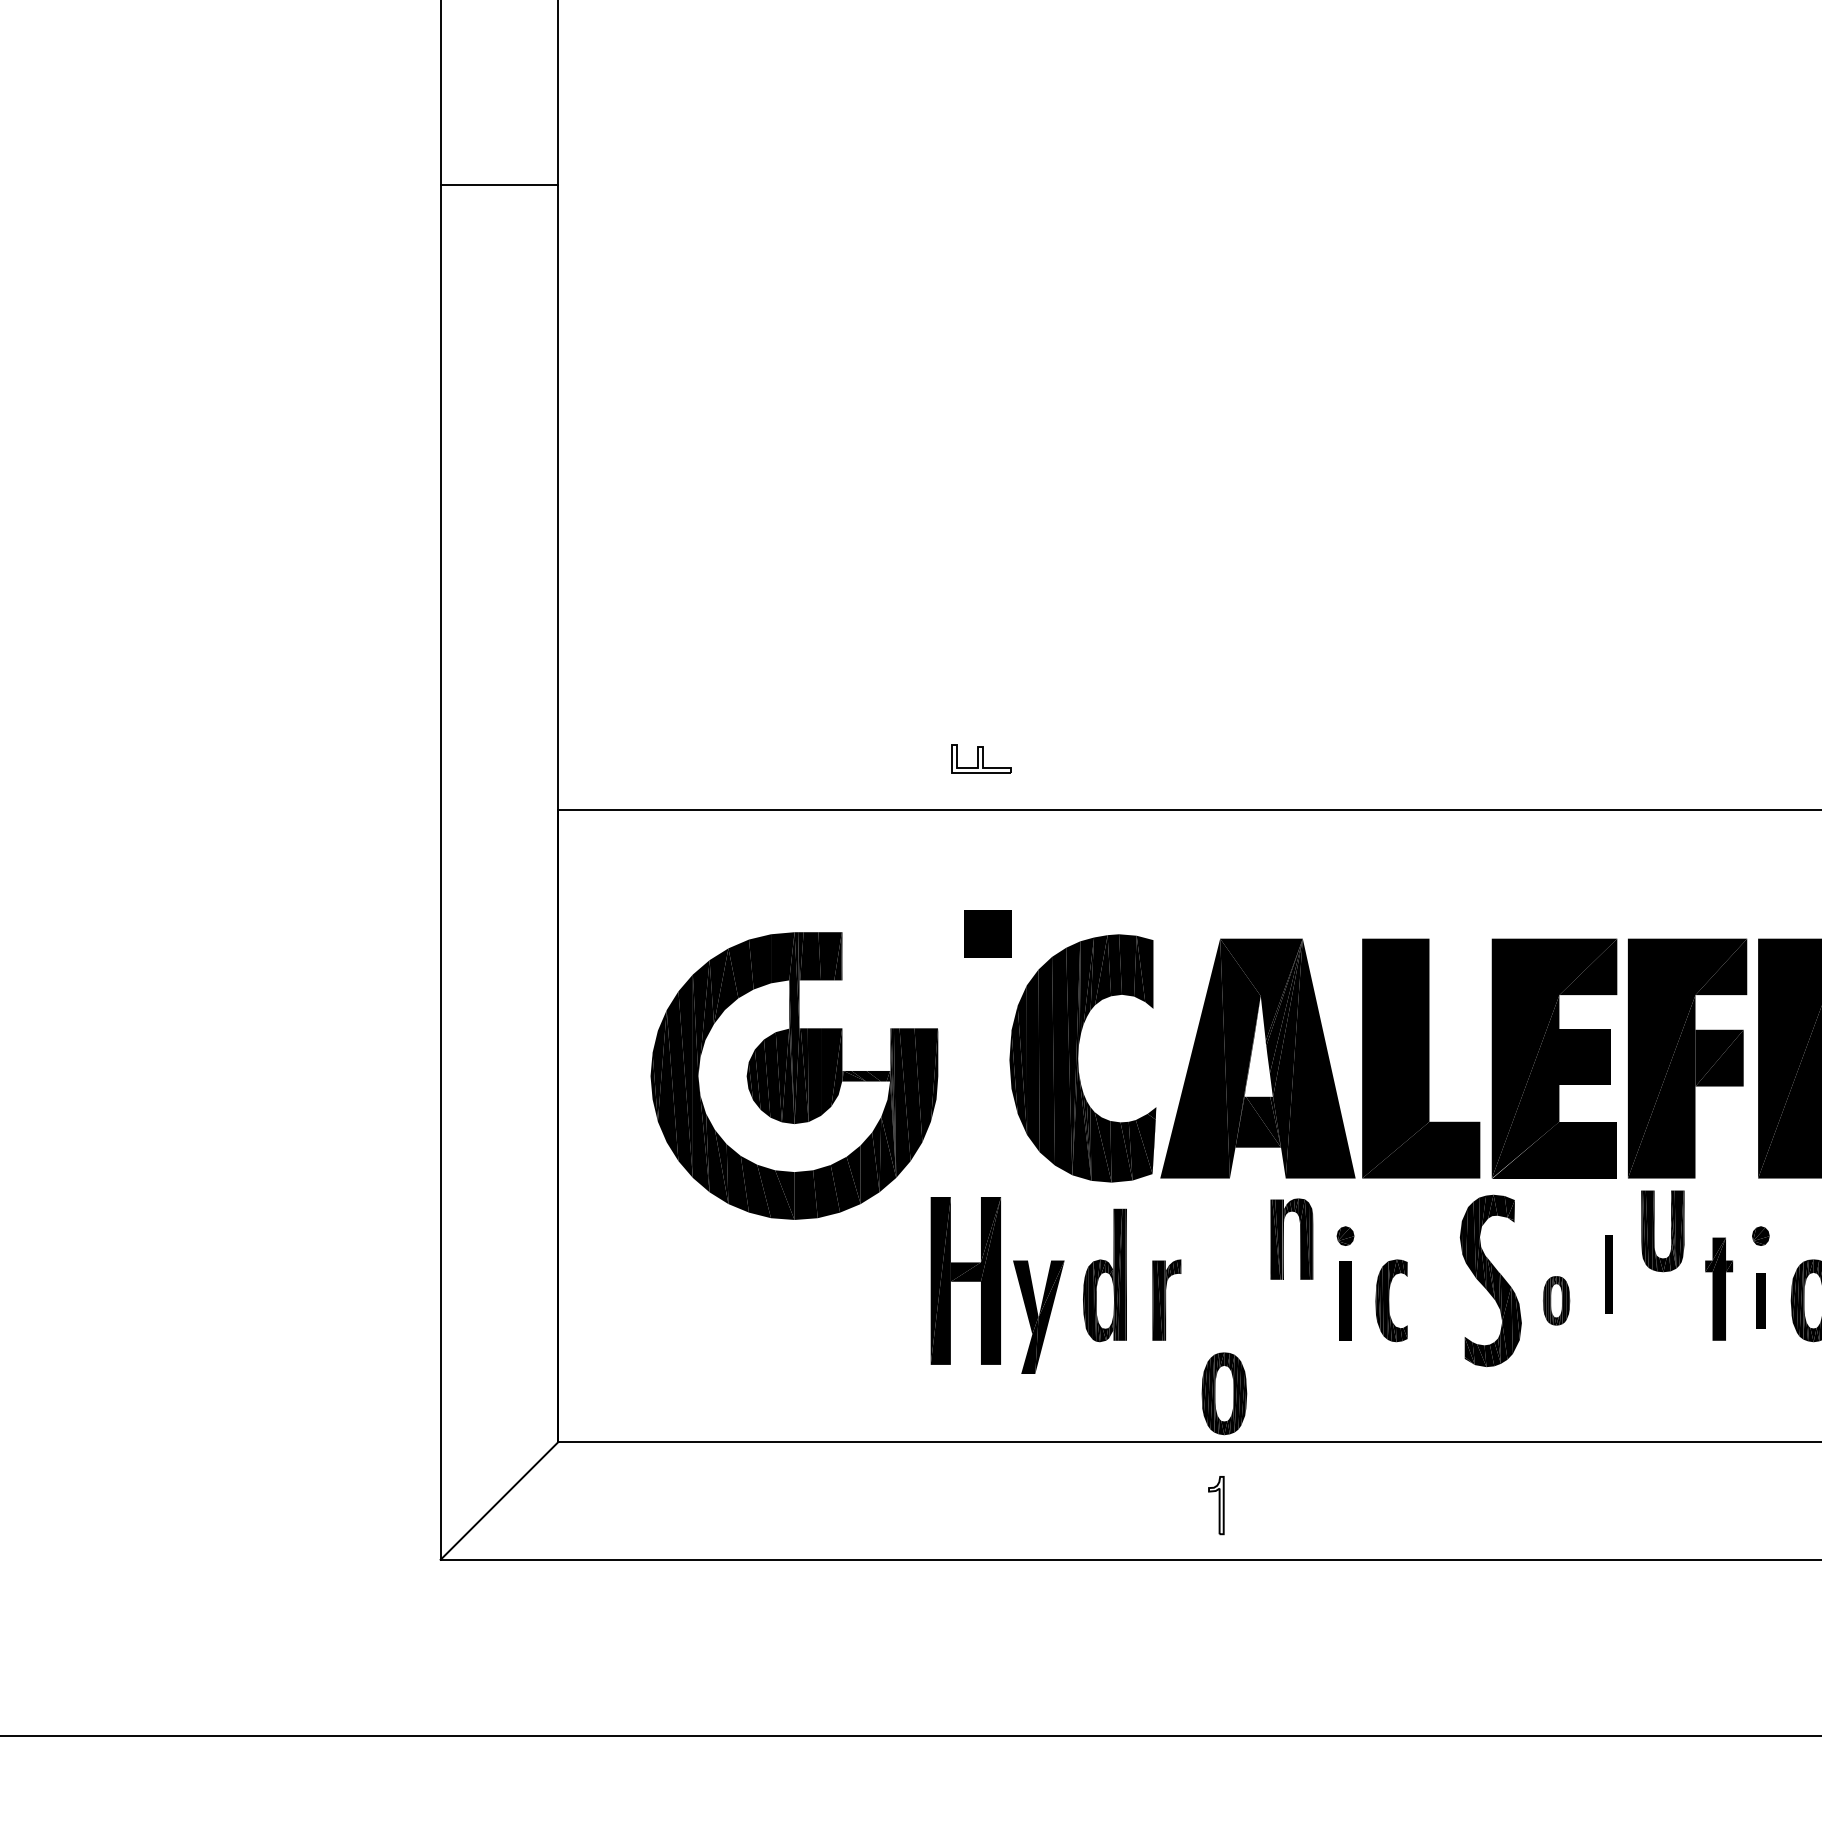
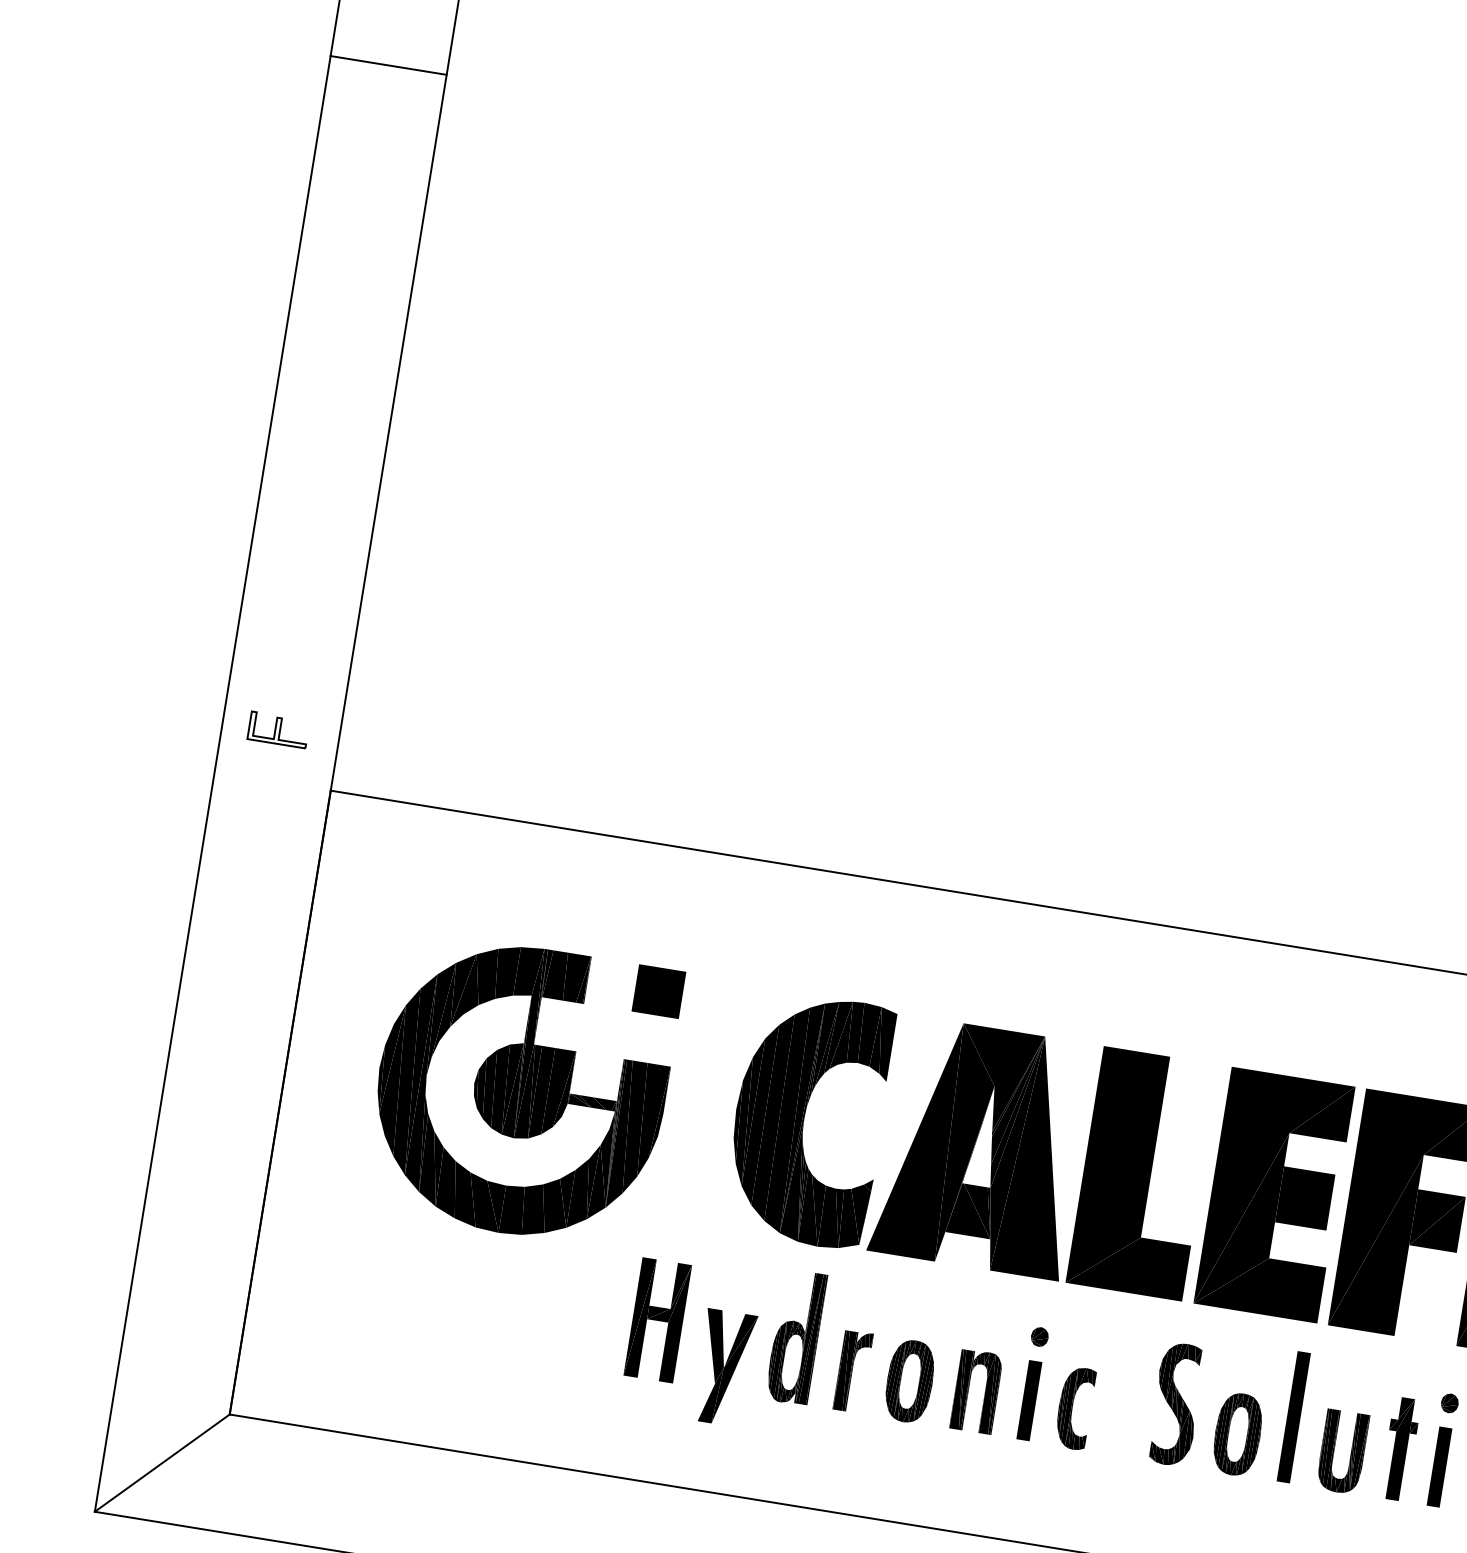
line: (499, 185) -> (388, 65), moved
part: (981, 758) -> (279, 729), moved
part: (987, 933) -> (658, 990), moved
part: (1654, 1231) -> (1334, 1450), moved
part: (1283, 1238) -> (968, 1389), moved
part: (1608, 1274) -> (1293, 1416), size x1.67
part: (965, 1280) -> (657, 1320), size x0.71
part: (1491, 1280) -> (1176, 1404), size x0.71
part: (1556, 1300) -> (1237, 1434), size x1.67
part: (1760, 1300) -> (1439, 1466), size x1.43
part: (1224, 1393) -> (910, 1381), moved

